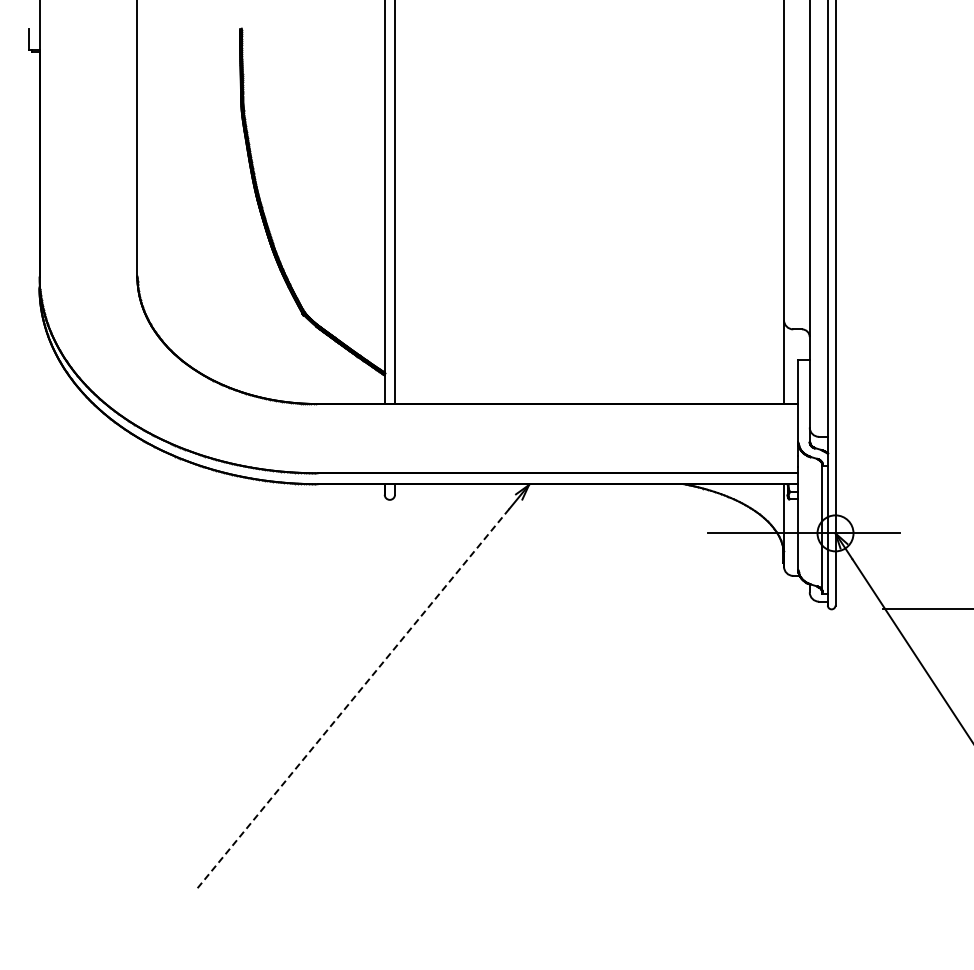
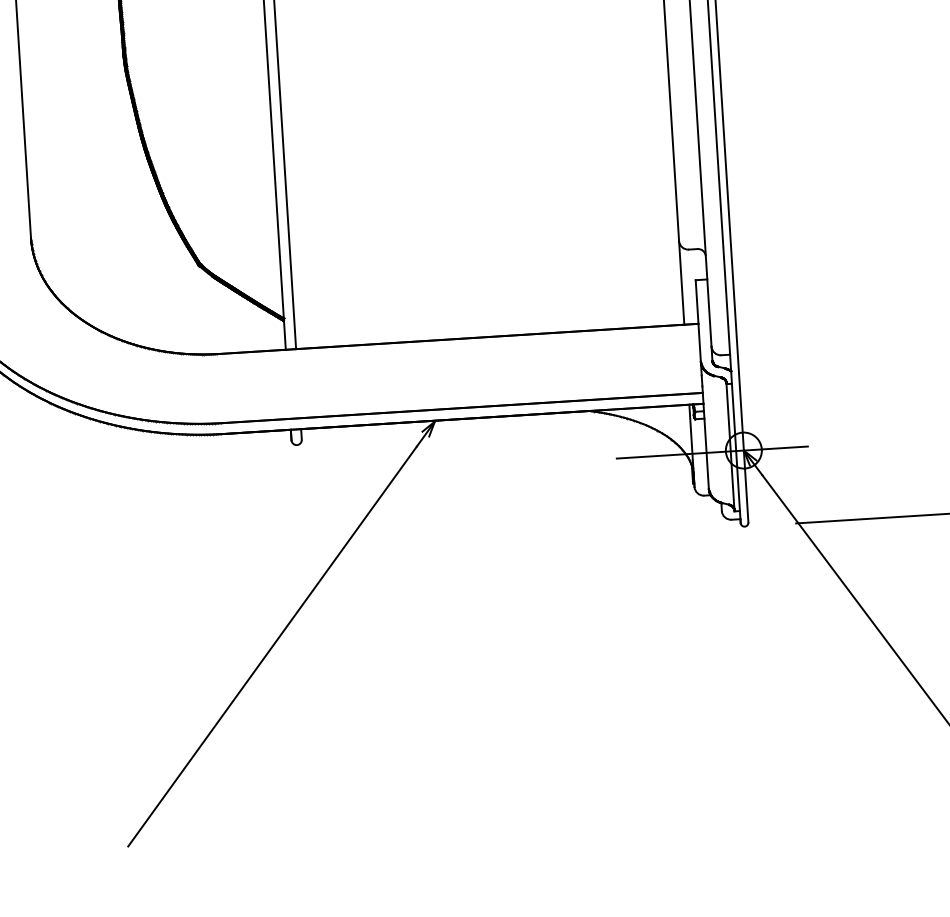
line: (352, 699) -> (272, 646), dashed -> solid

